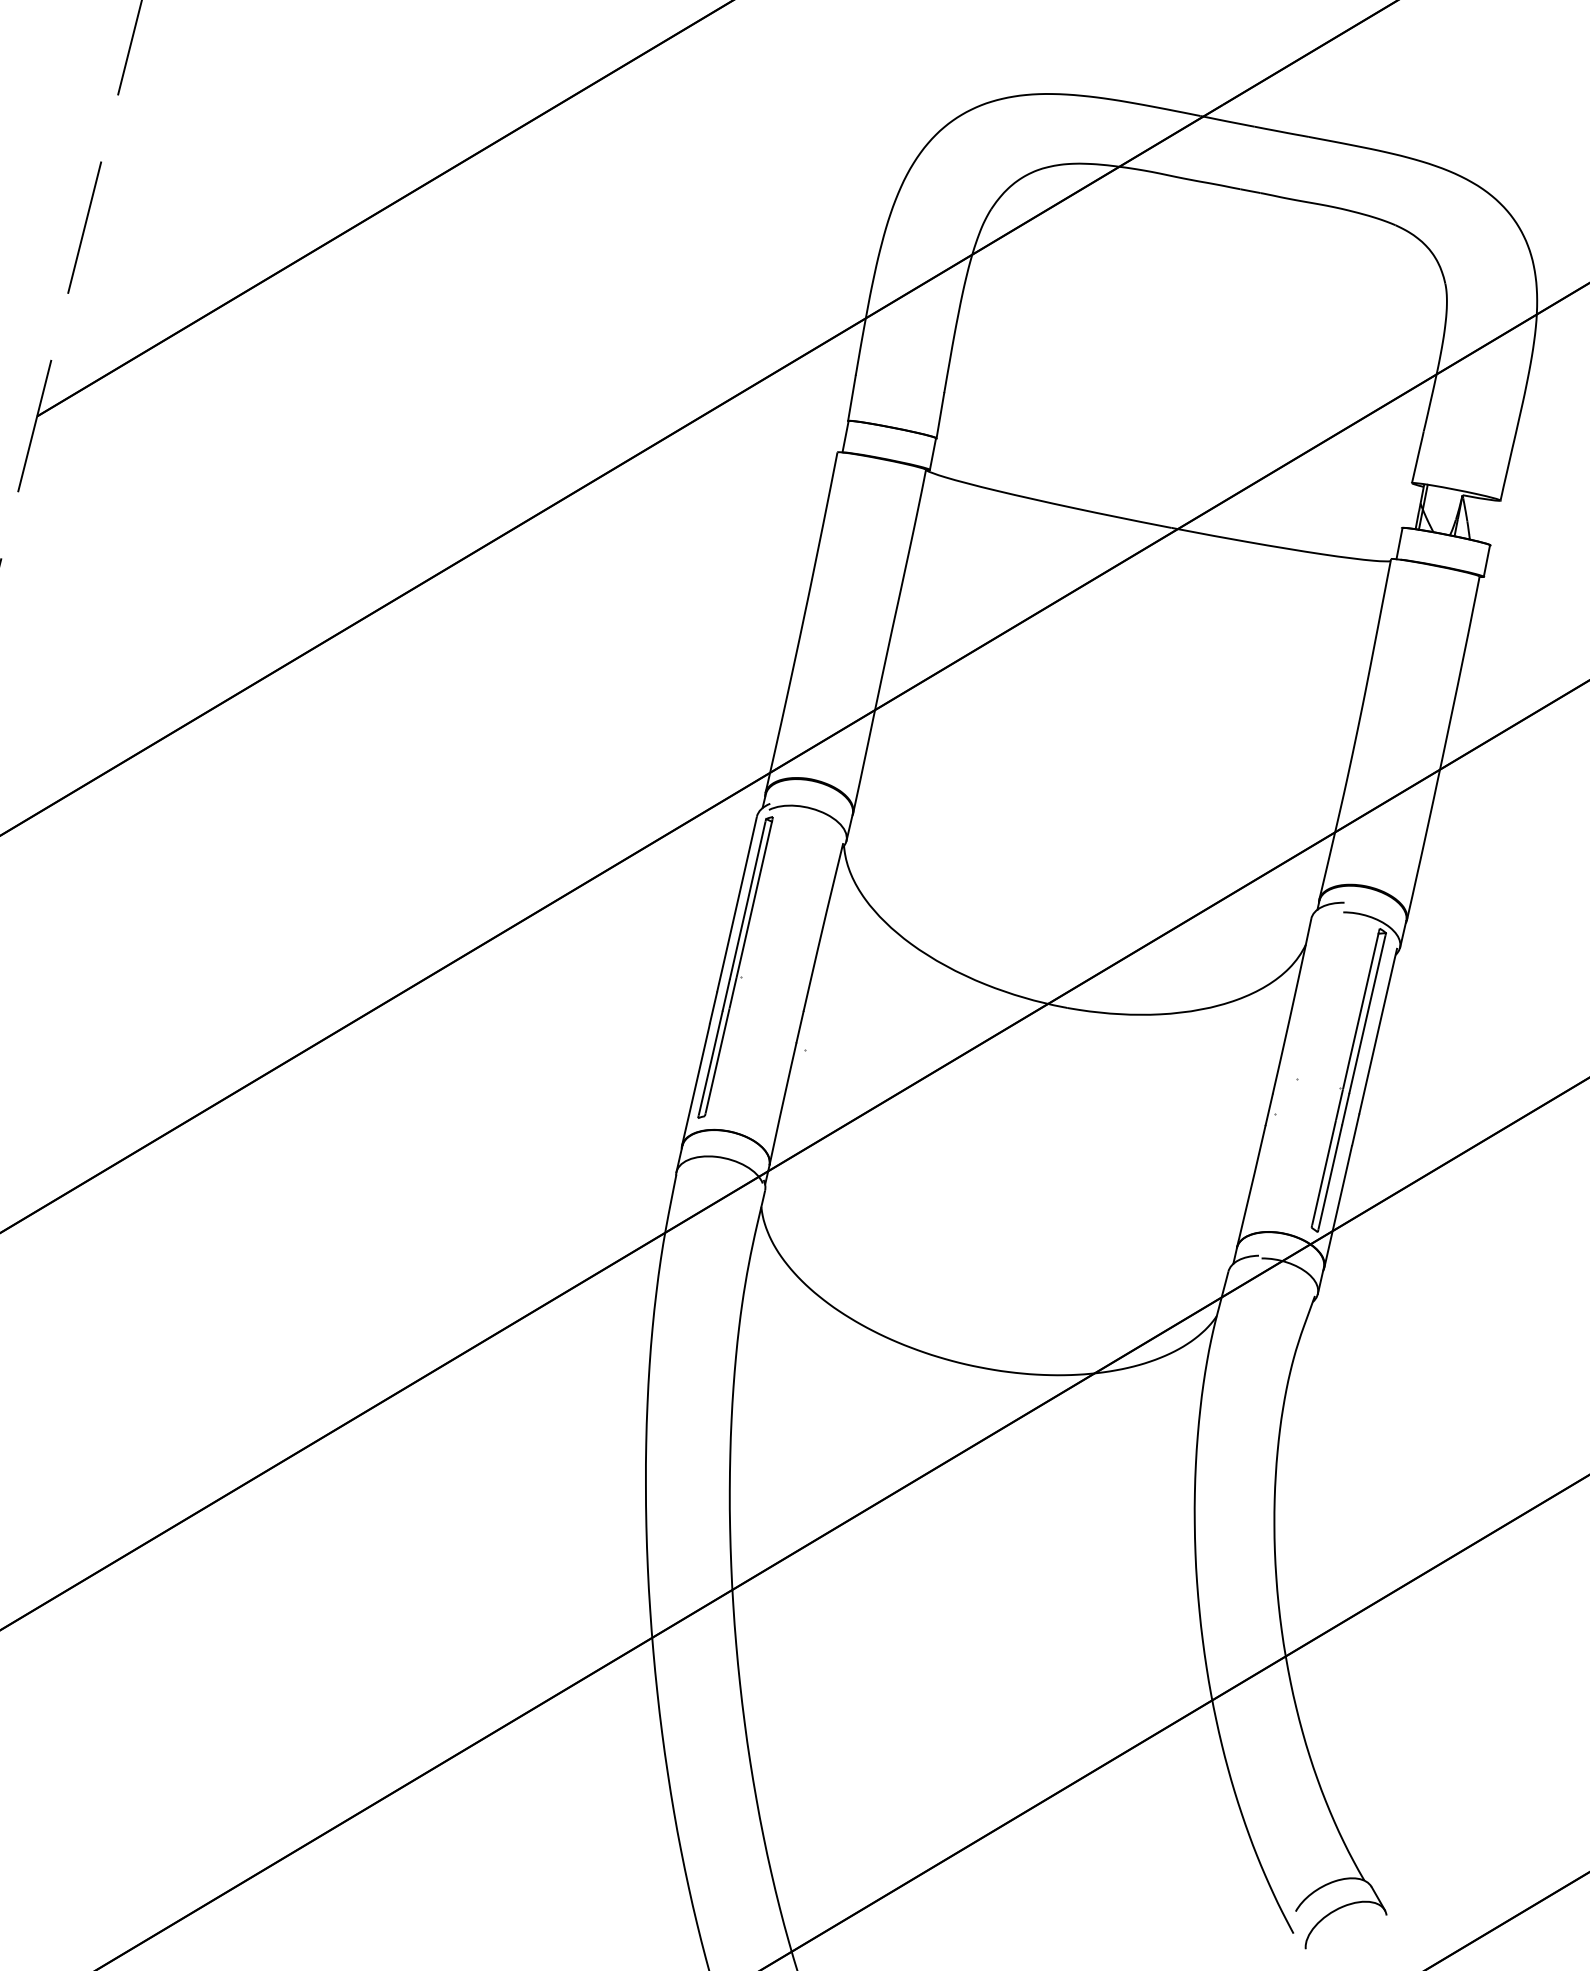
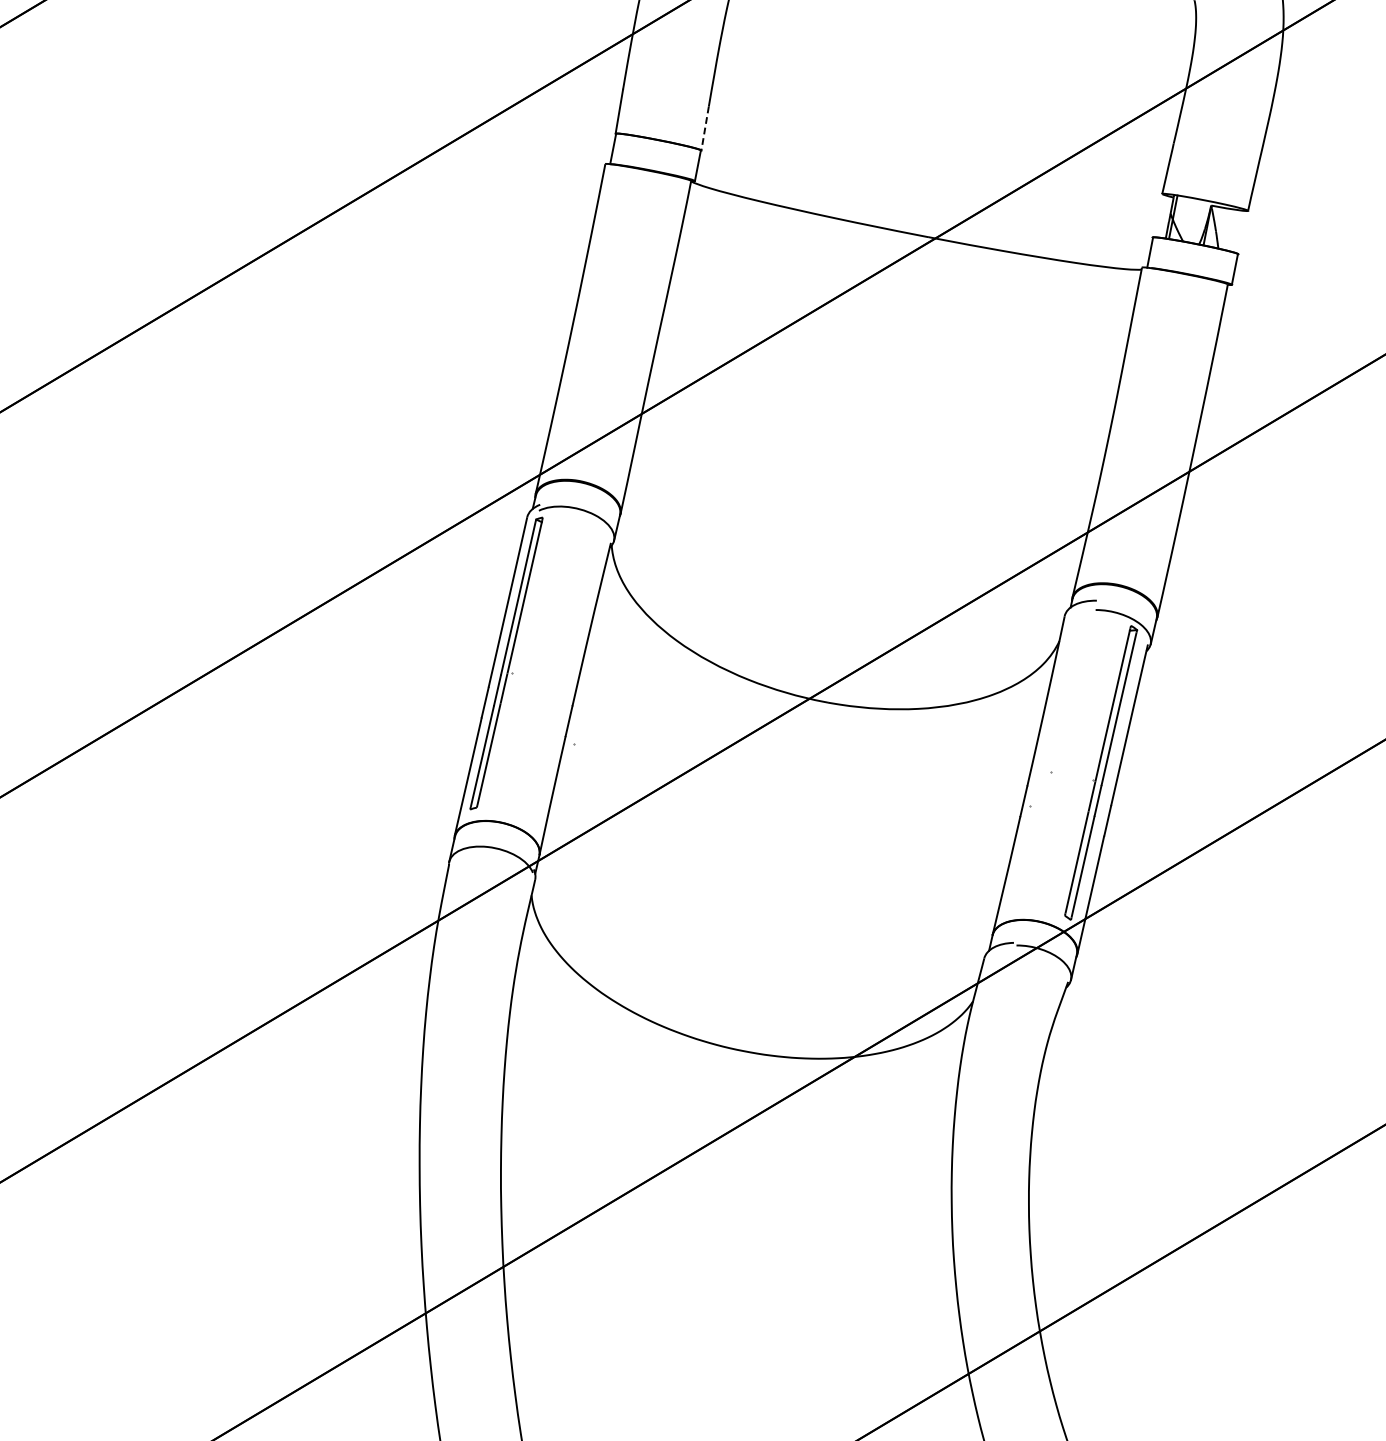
line: (940, 415) -> (705, 128), solid -> dashed

